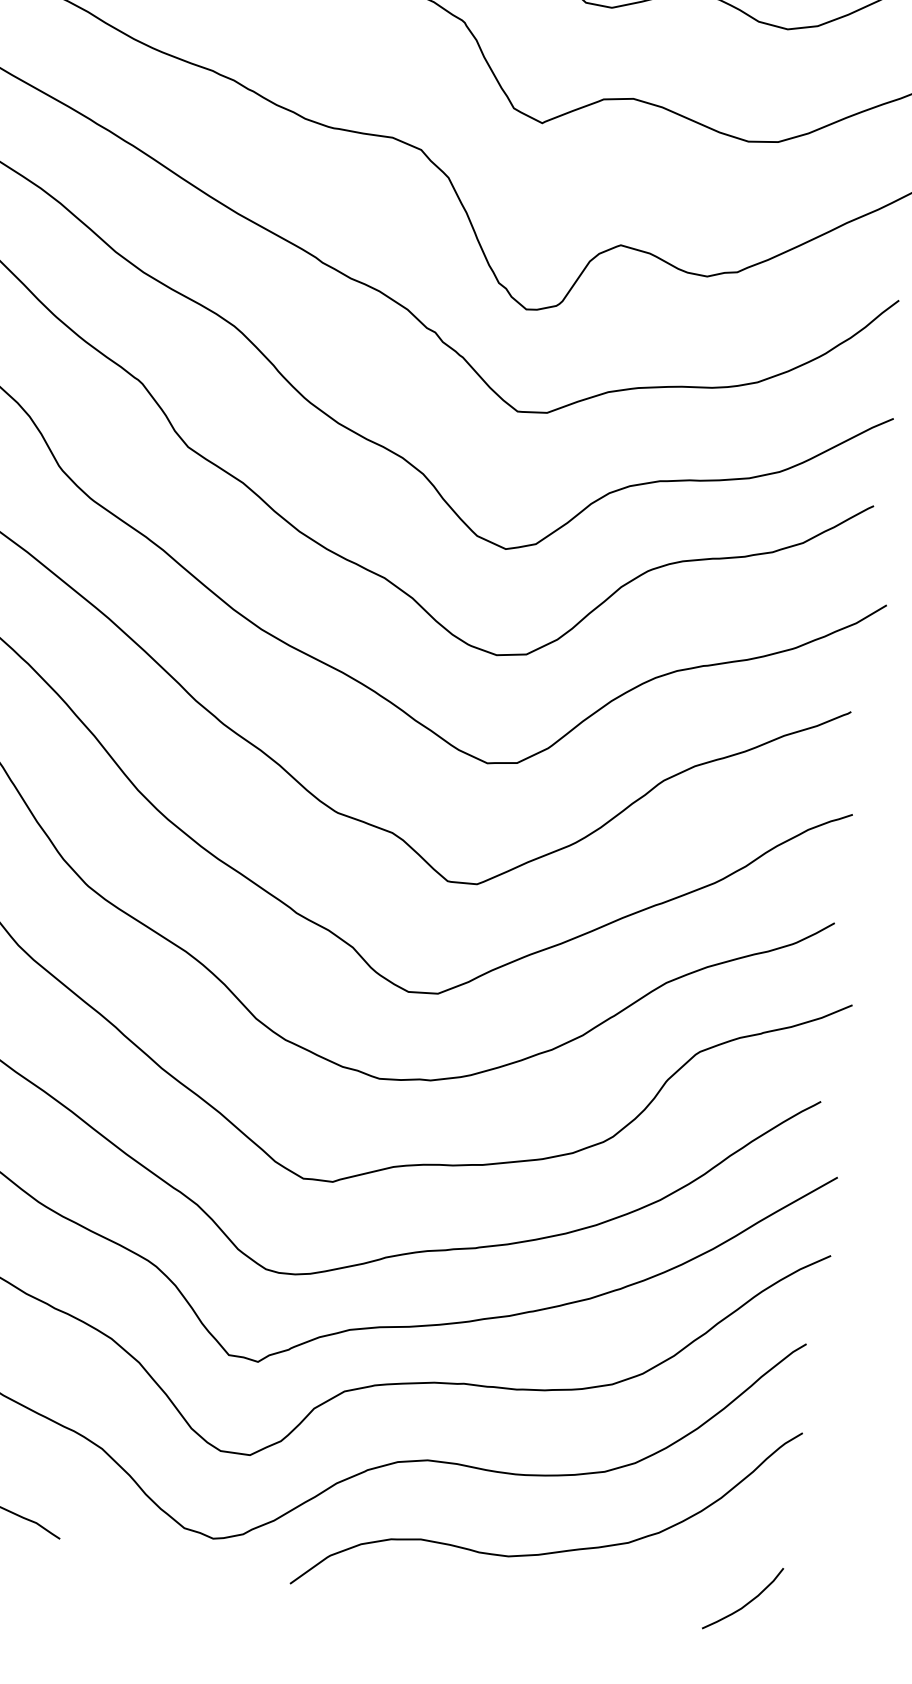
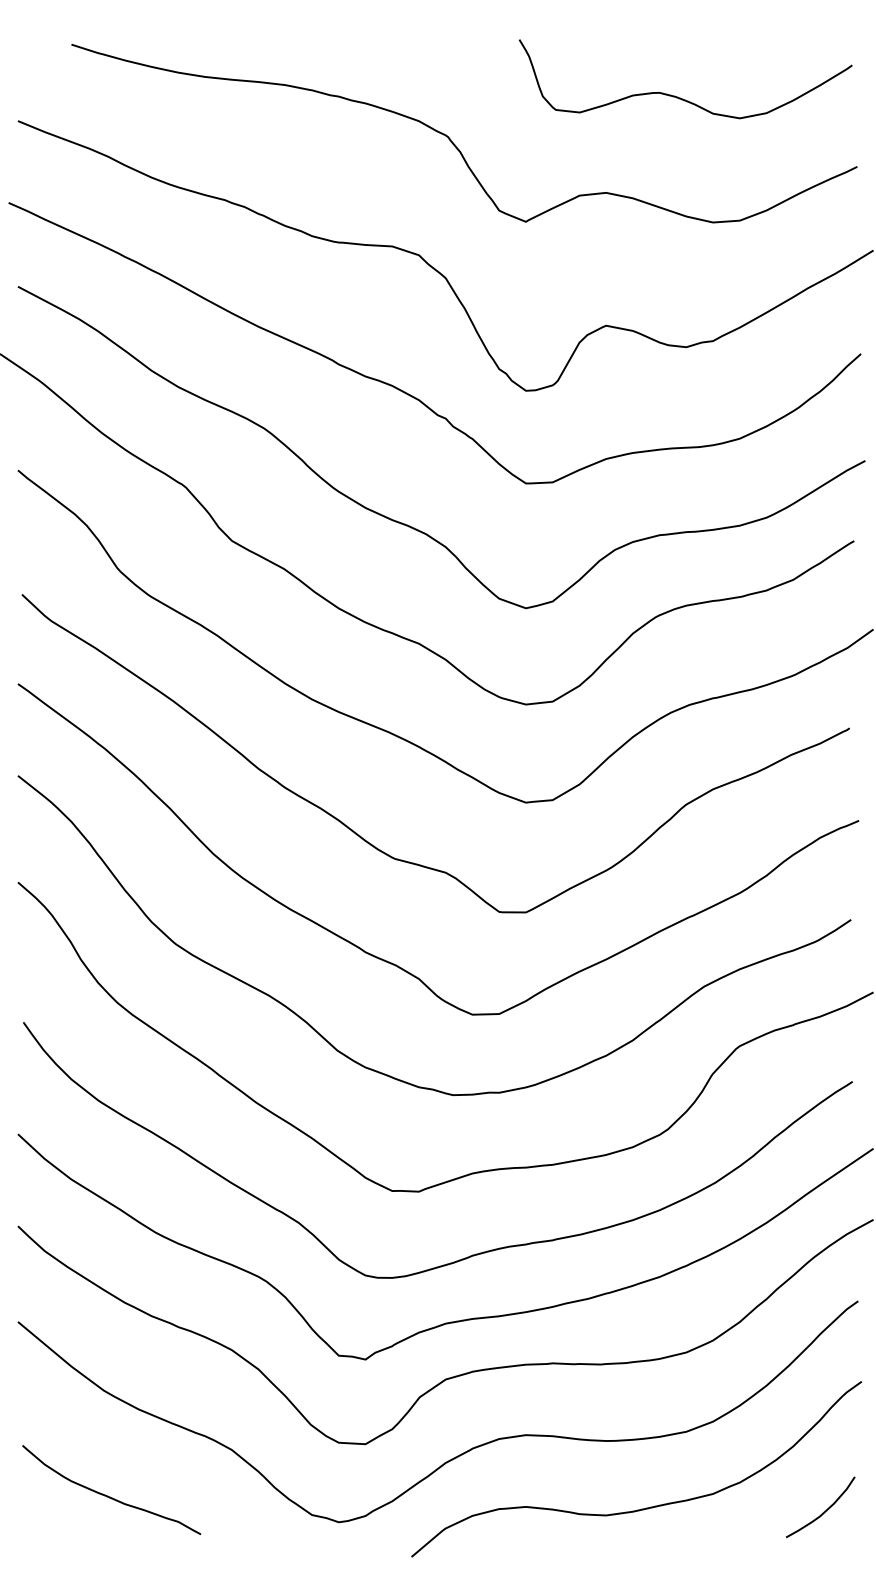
curve: (745, 1603) -> (823, 1511), moved

